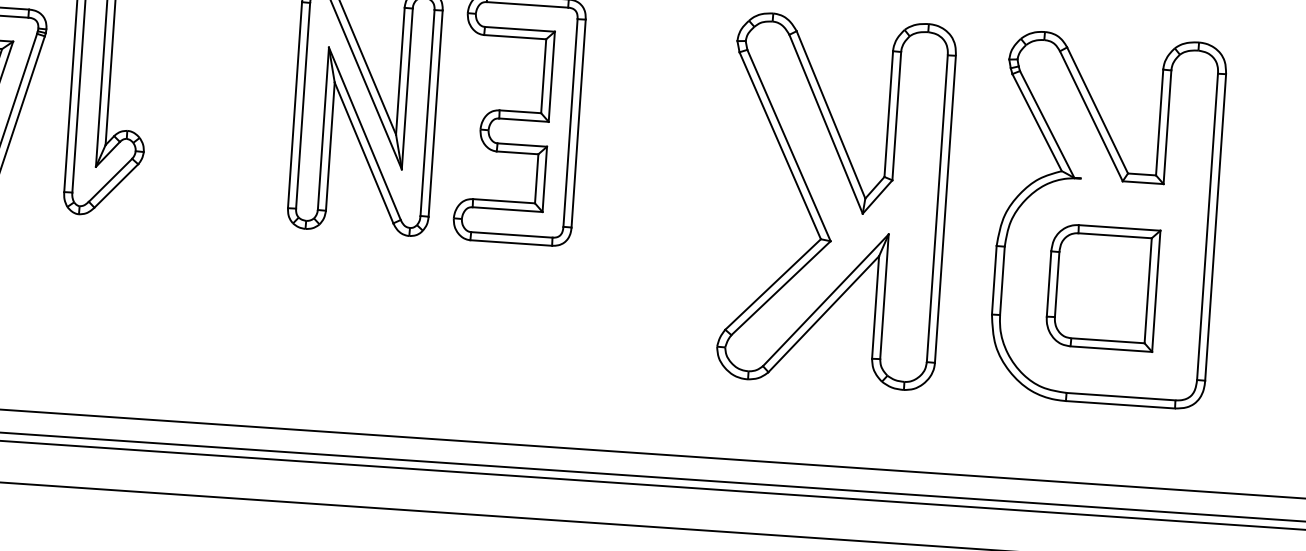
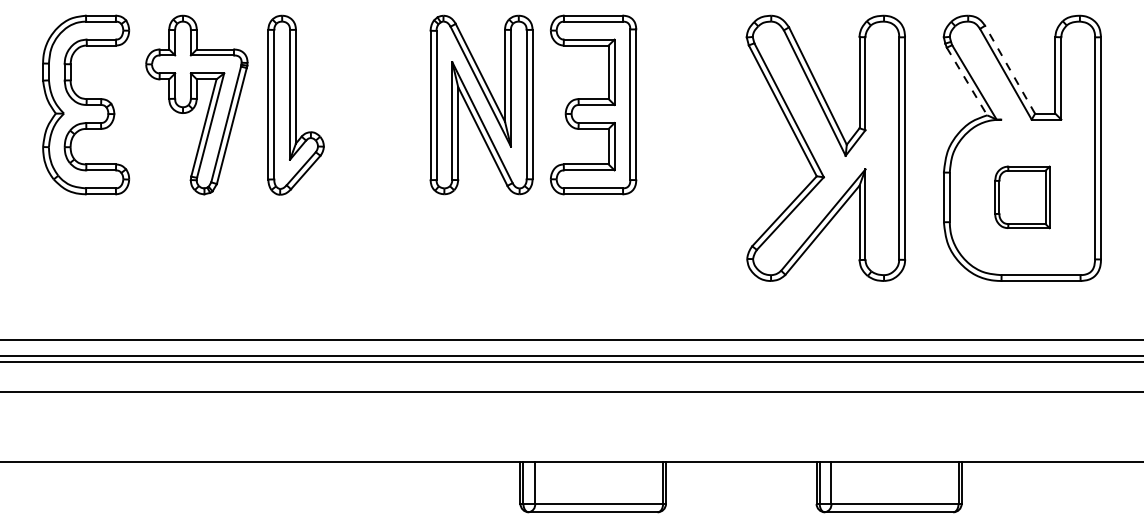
line: (1098, 110) -> (1010, 69), solid -> dashed
line: (1037, 122) -> (967, 81), solid -> dashed
part: (1102, 287) -> (1022, 197), size x0.7

